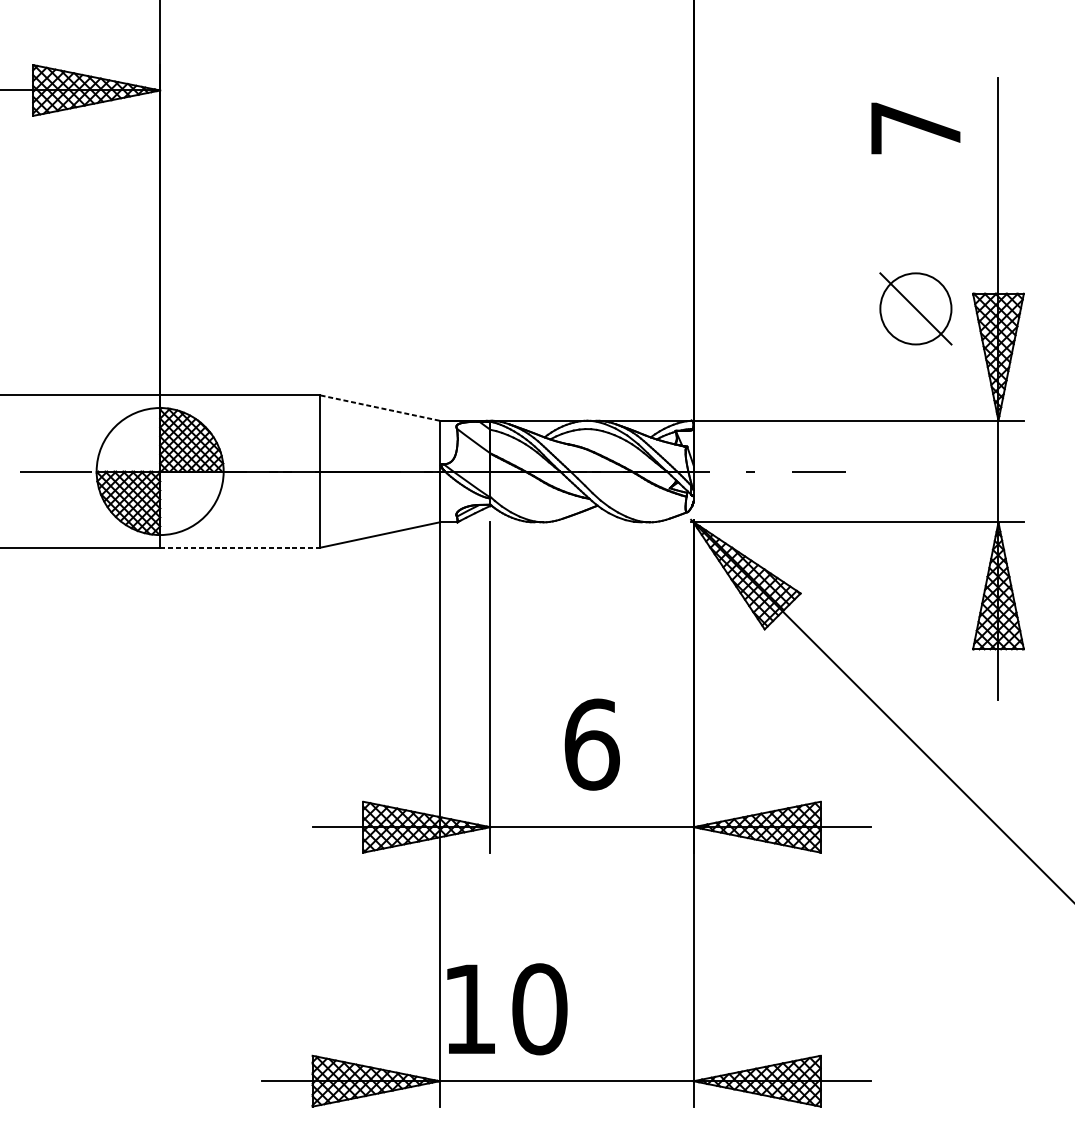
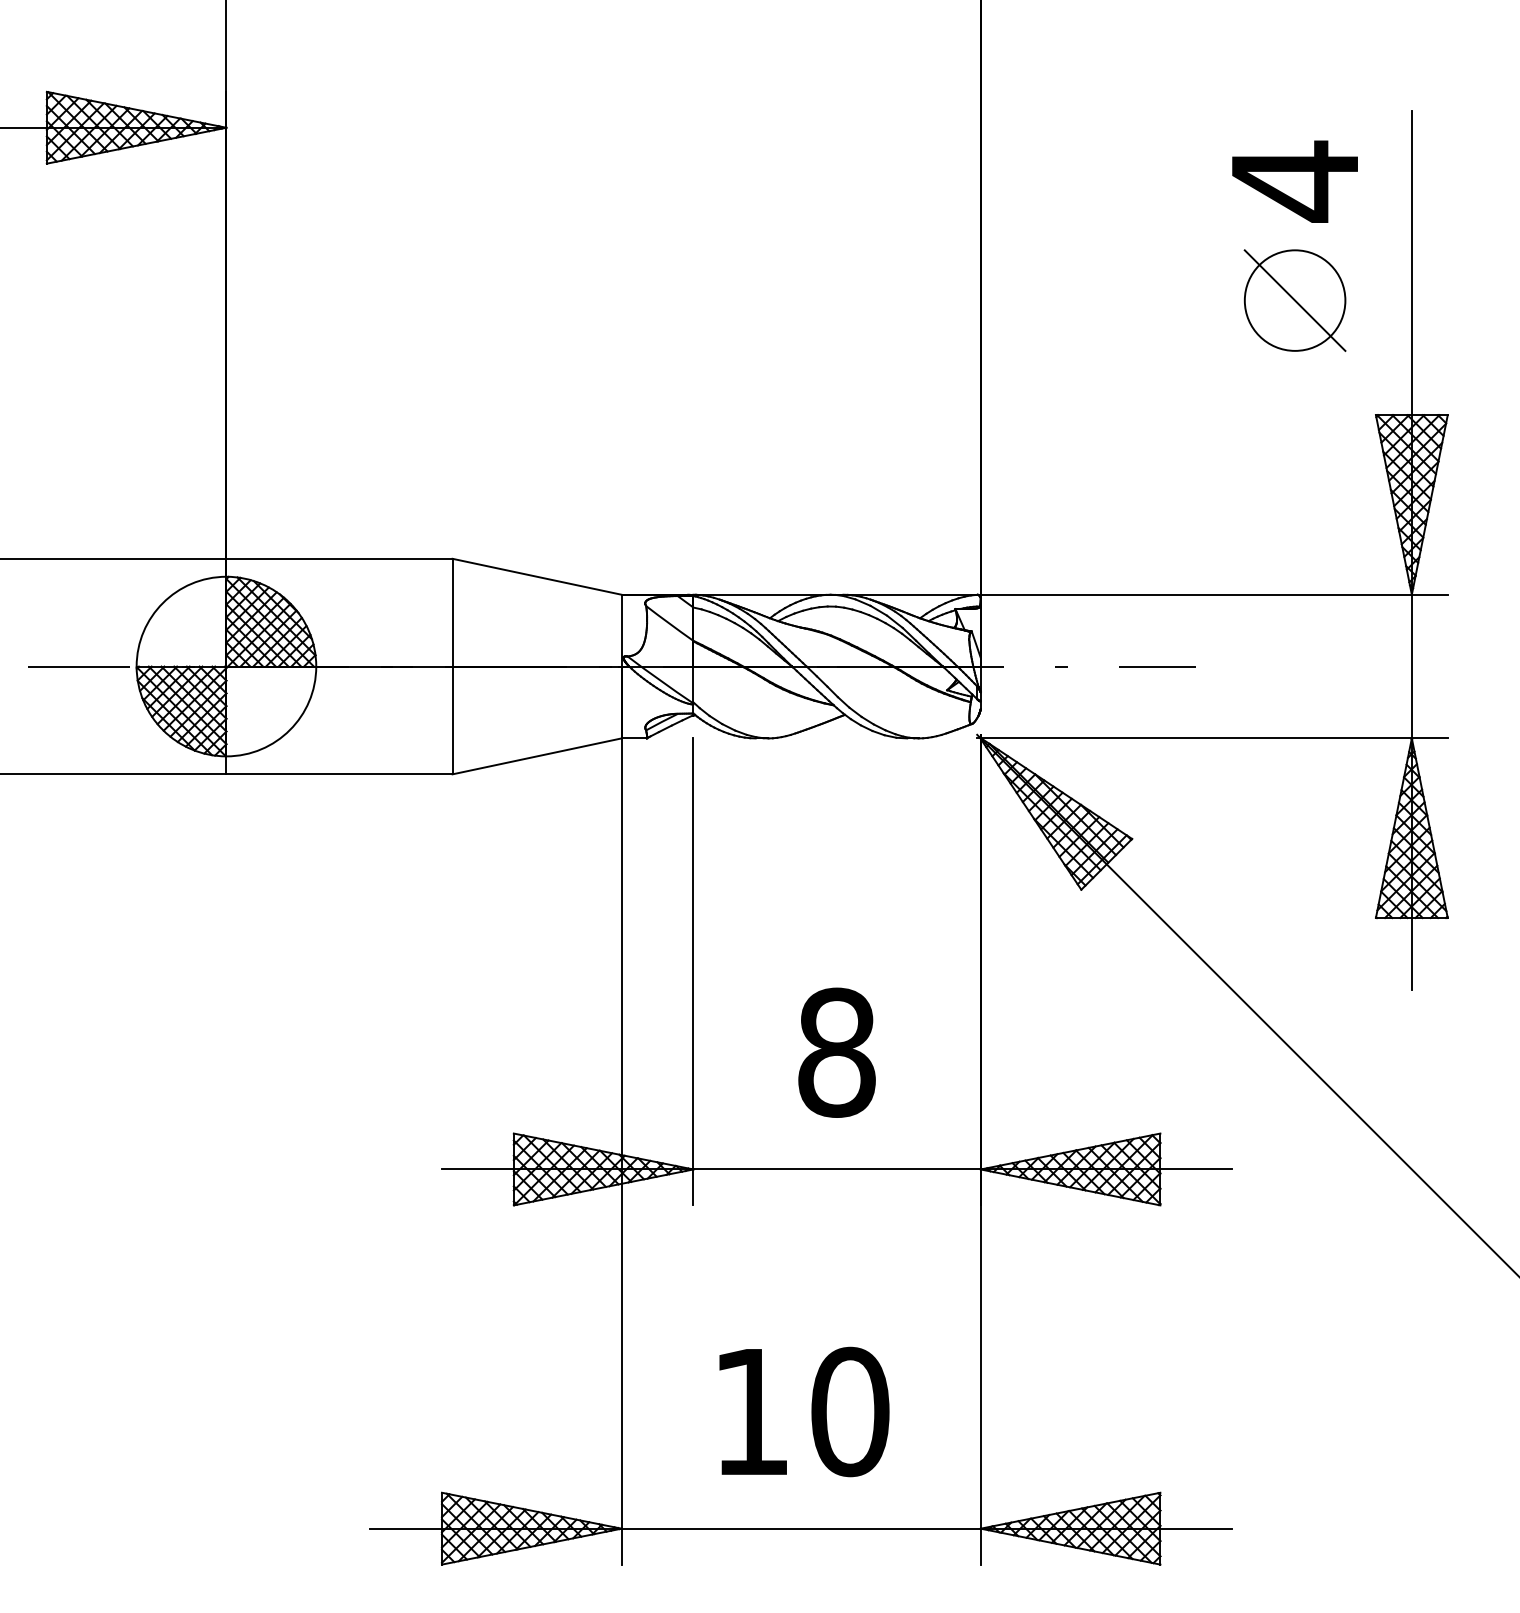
text: (915, 128) -> (1294, 181), 7 -> 4
part: (915, 308) -> (1294, 300), moved
line: (379, 407) -> (536, 576), dashed -> solid
line: (240, 547) -> (340, 774), dashed -> solid
text: (592, 744) -> (837, 1052), 6 -> 8
text: (507, 1008) -> (804, 1411), moved

